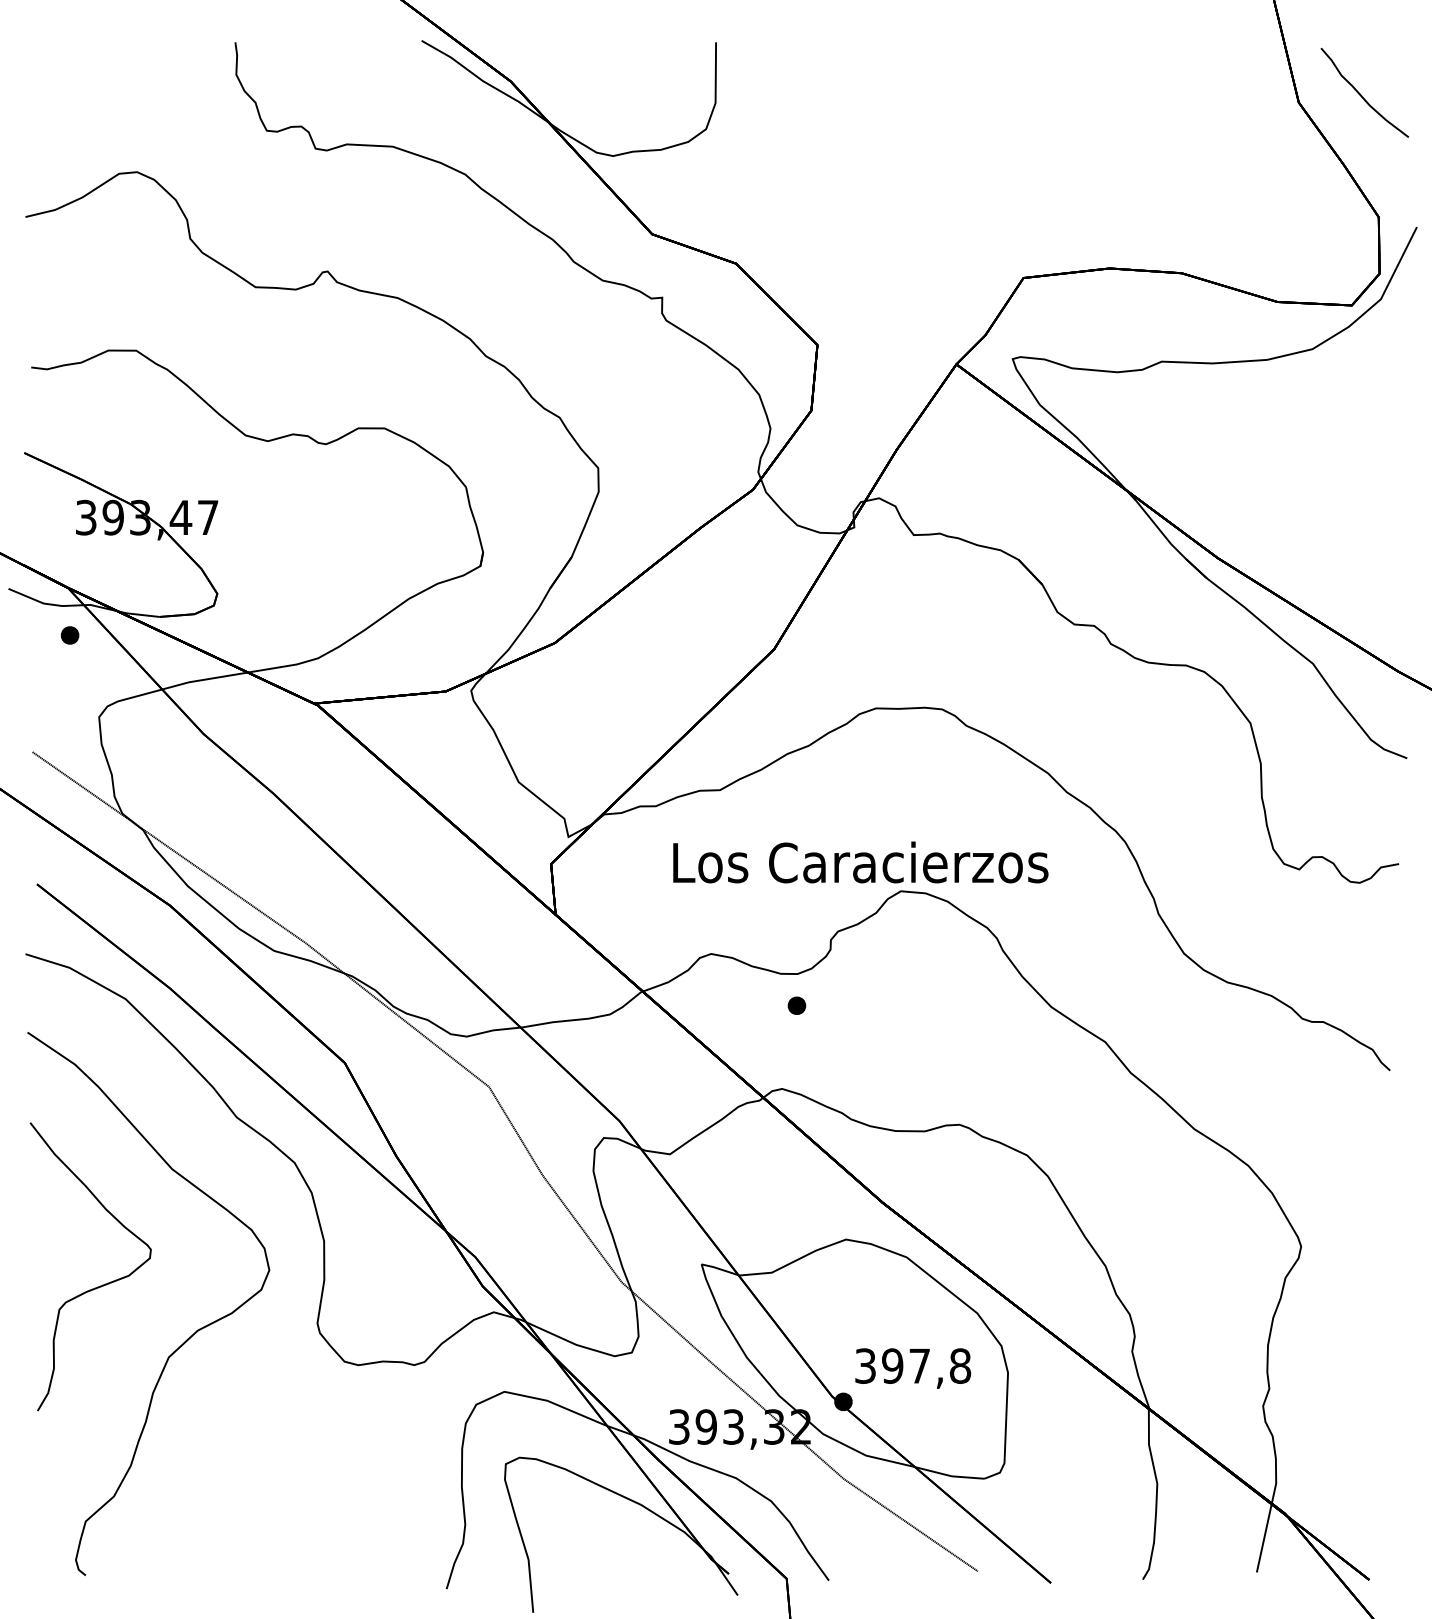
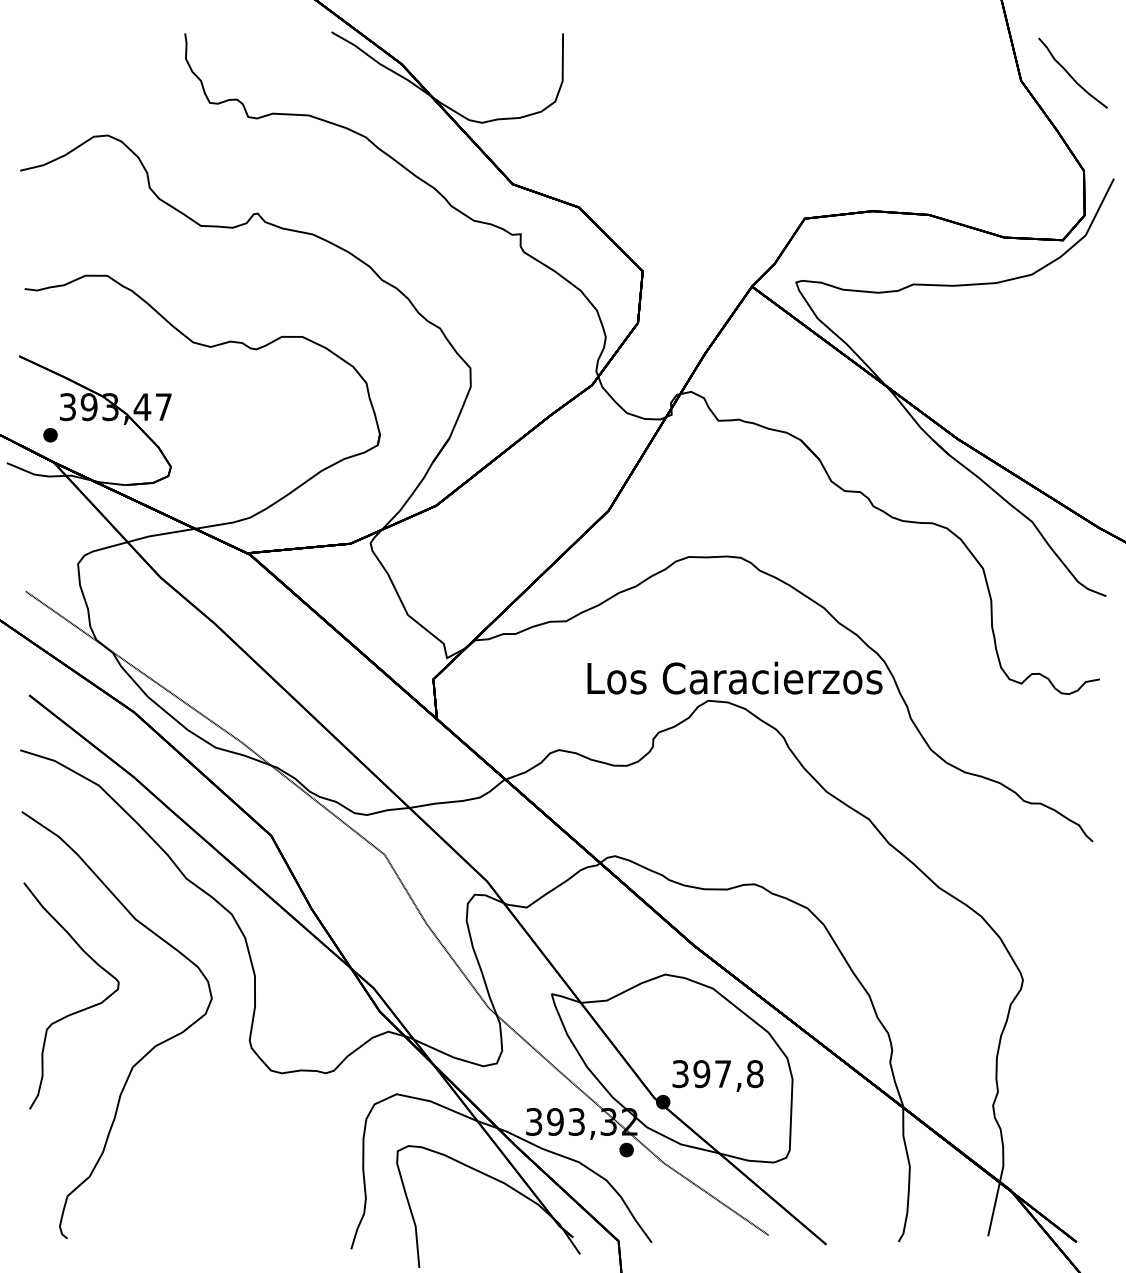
part: (70, 635) -> (50, 435), moved
text: (860, 862) -> (734, 678), moved
part: (796, 1005) -> (626, 1149), moved

